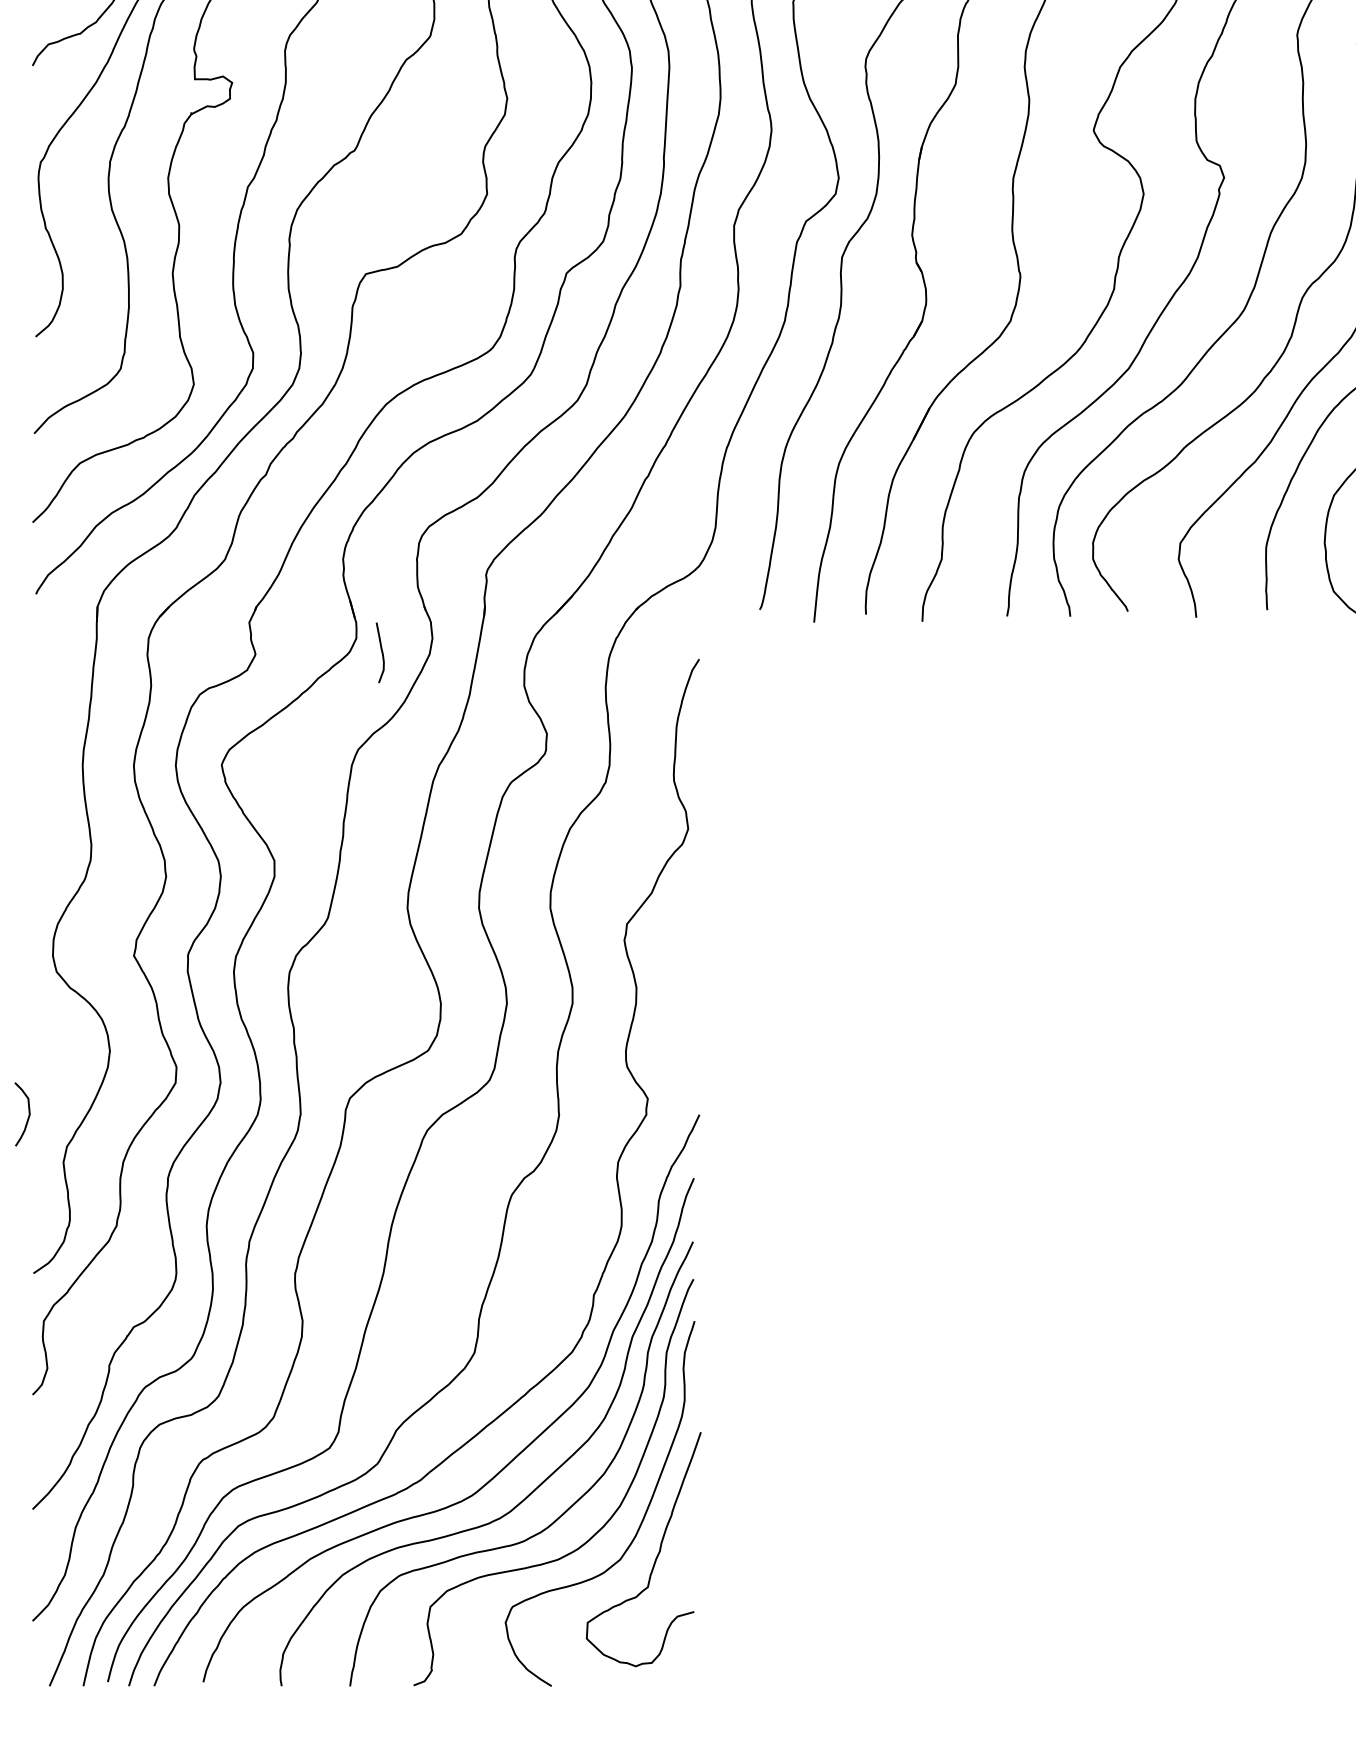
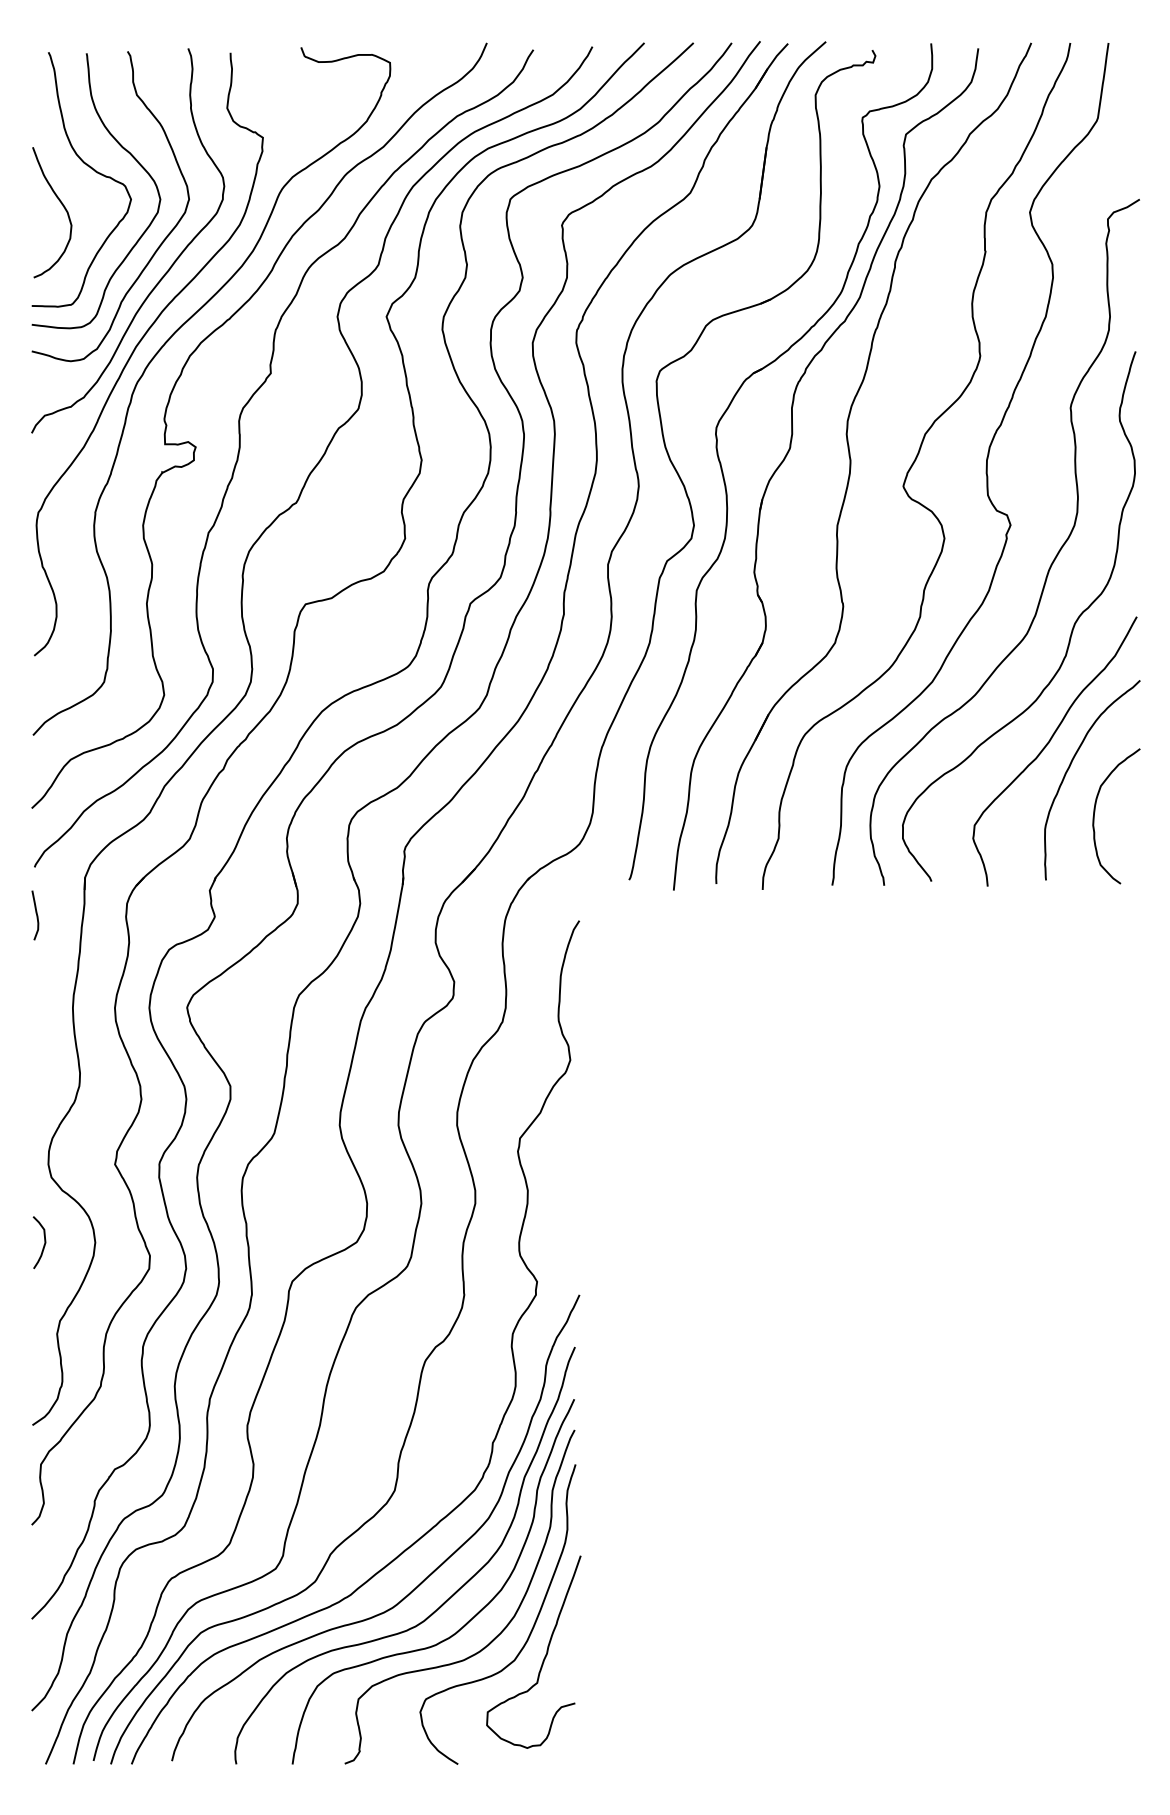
curve: (381, 652) -> (36, 915), moved
curve: (28, 1114) -> (44, 1242), moved

